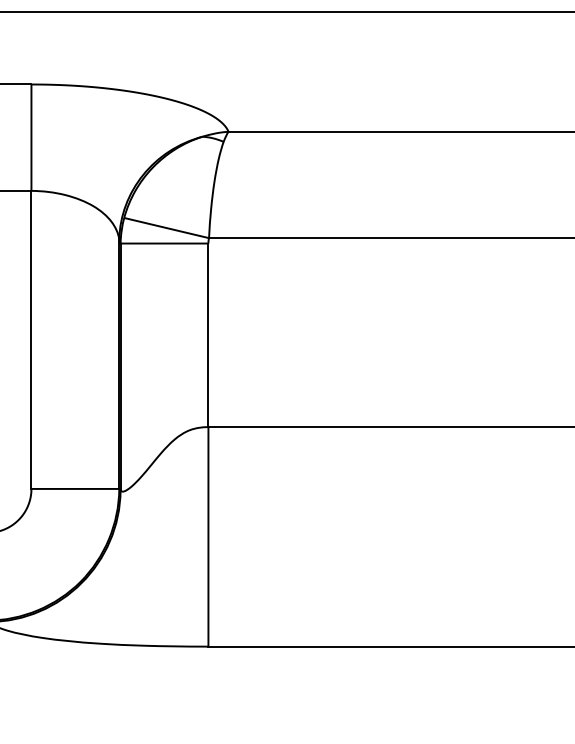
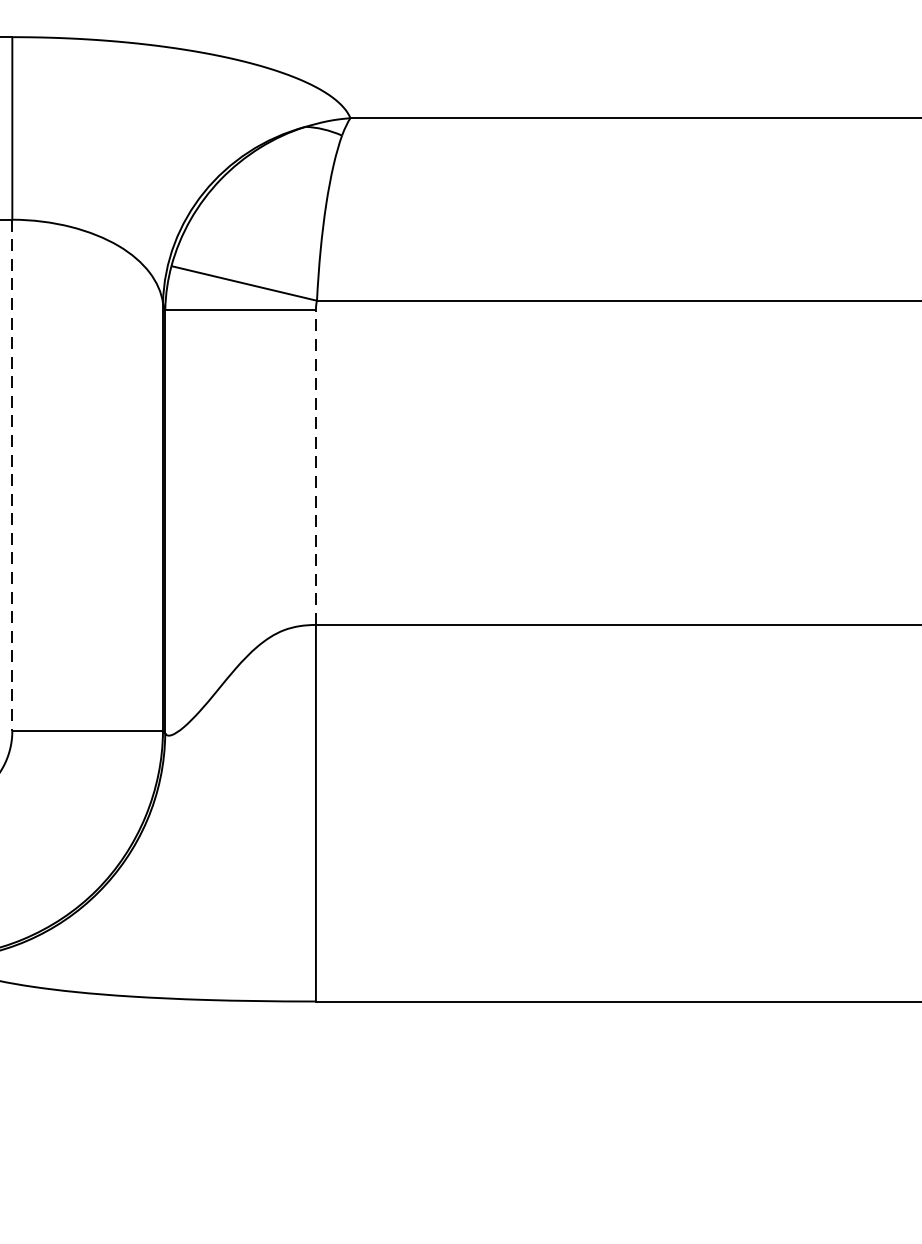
line: (208, 335) -> (316, 467), solid -> dashed
line: (31, 340) -> (12, 476), solid -> dashed

